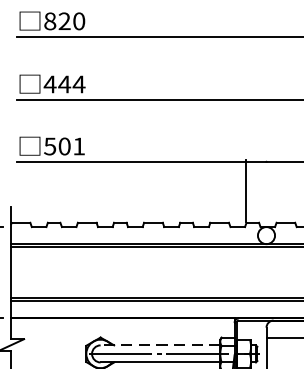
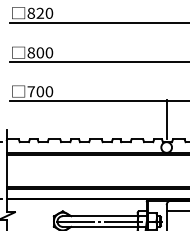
text: (64, 83) -> (40, 52), 444 -> 800
text: (64, 146) -> (40, 91), 501 -> 700
line: (245, 190) -> (166, 119), moved
line: (159, 345) -> (99, 216), dashed -> solid

